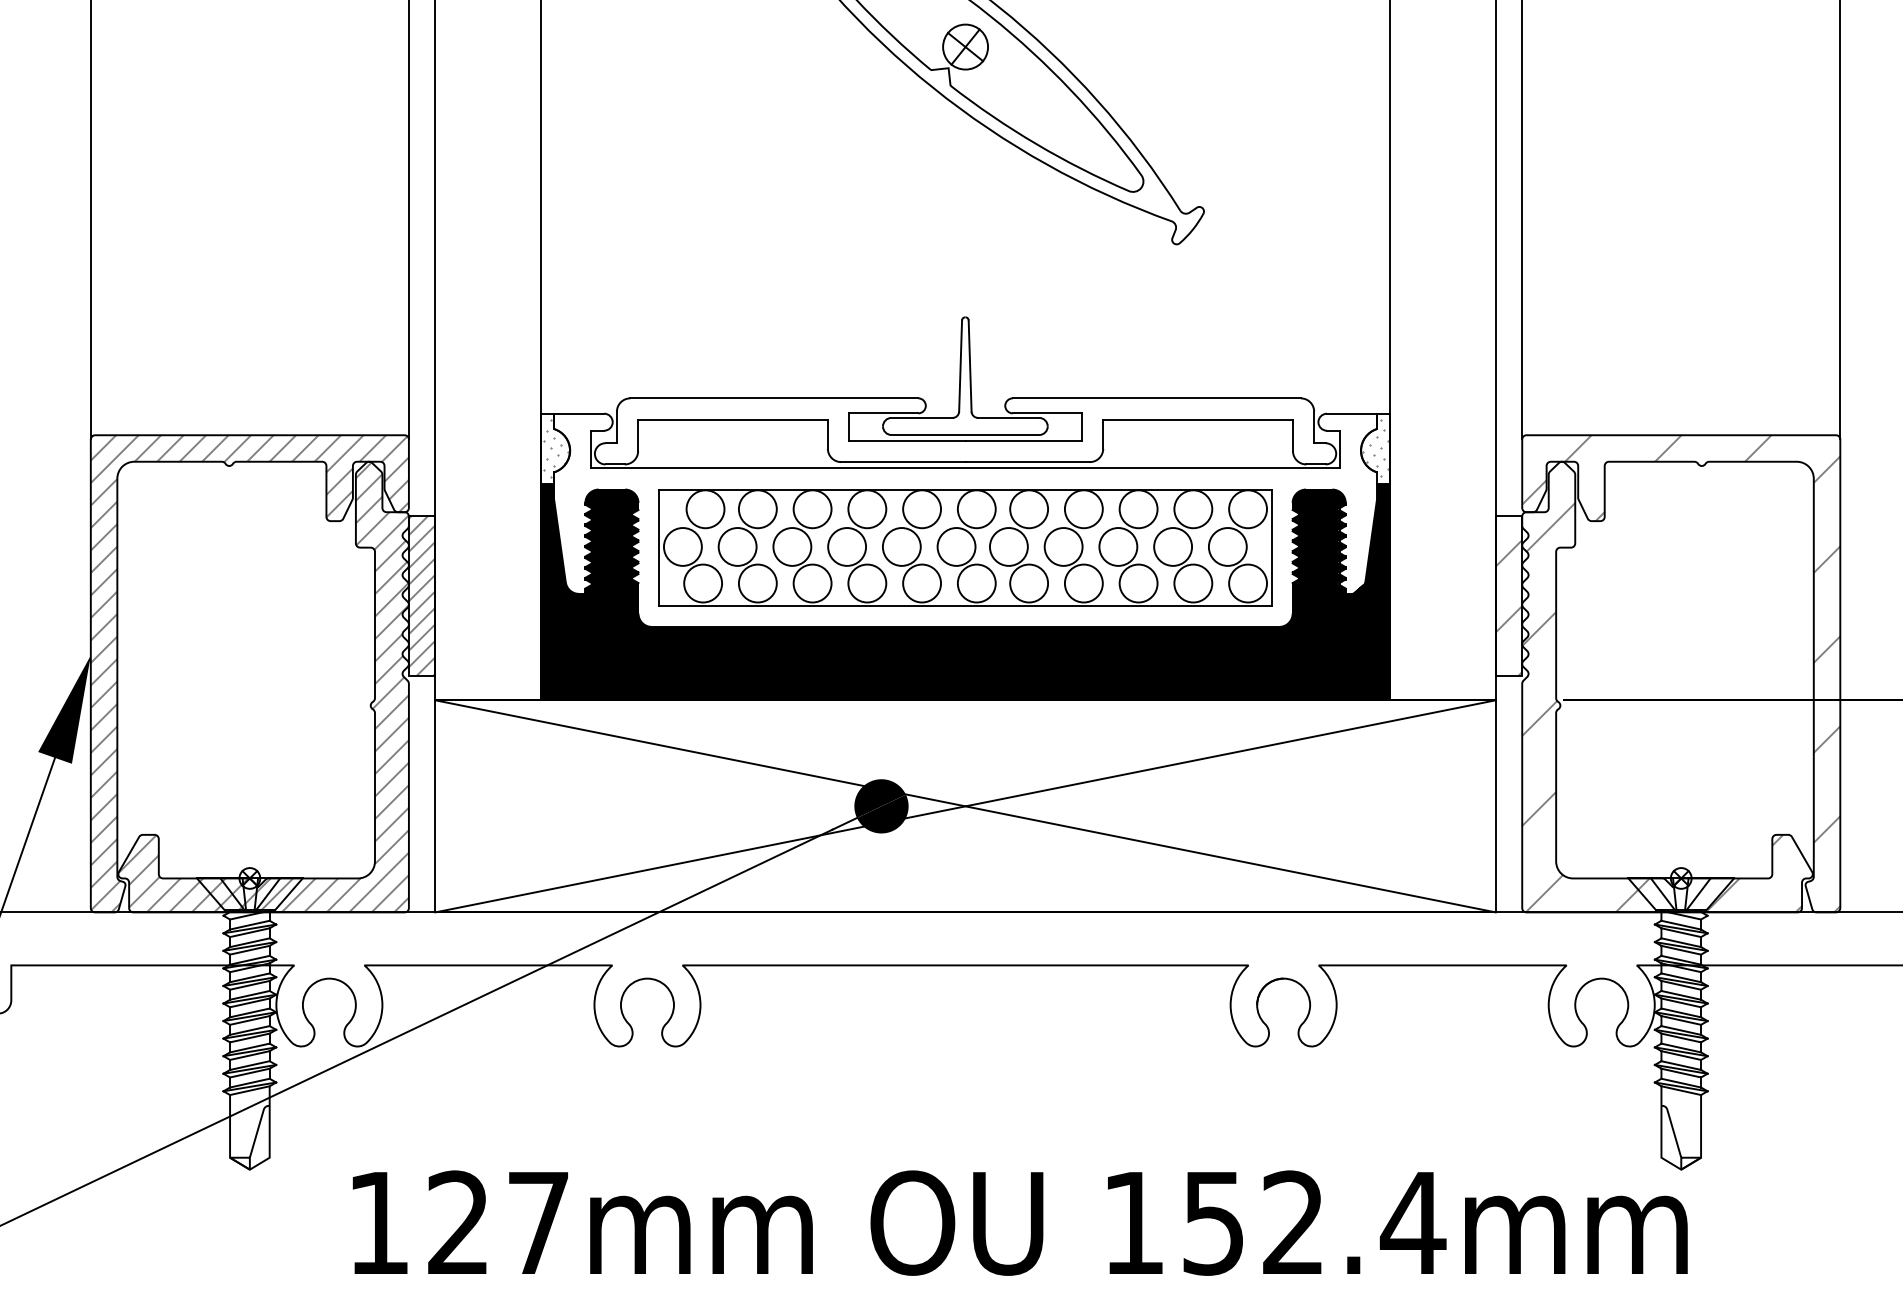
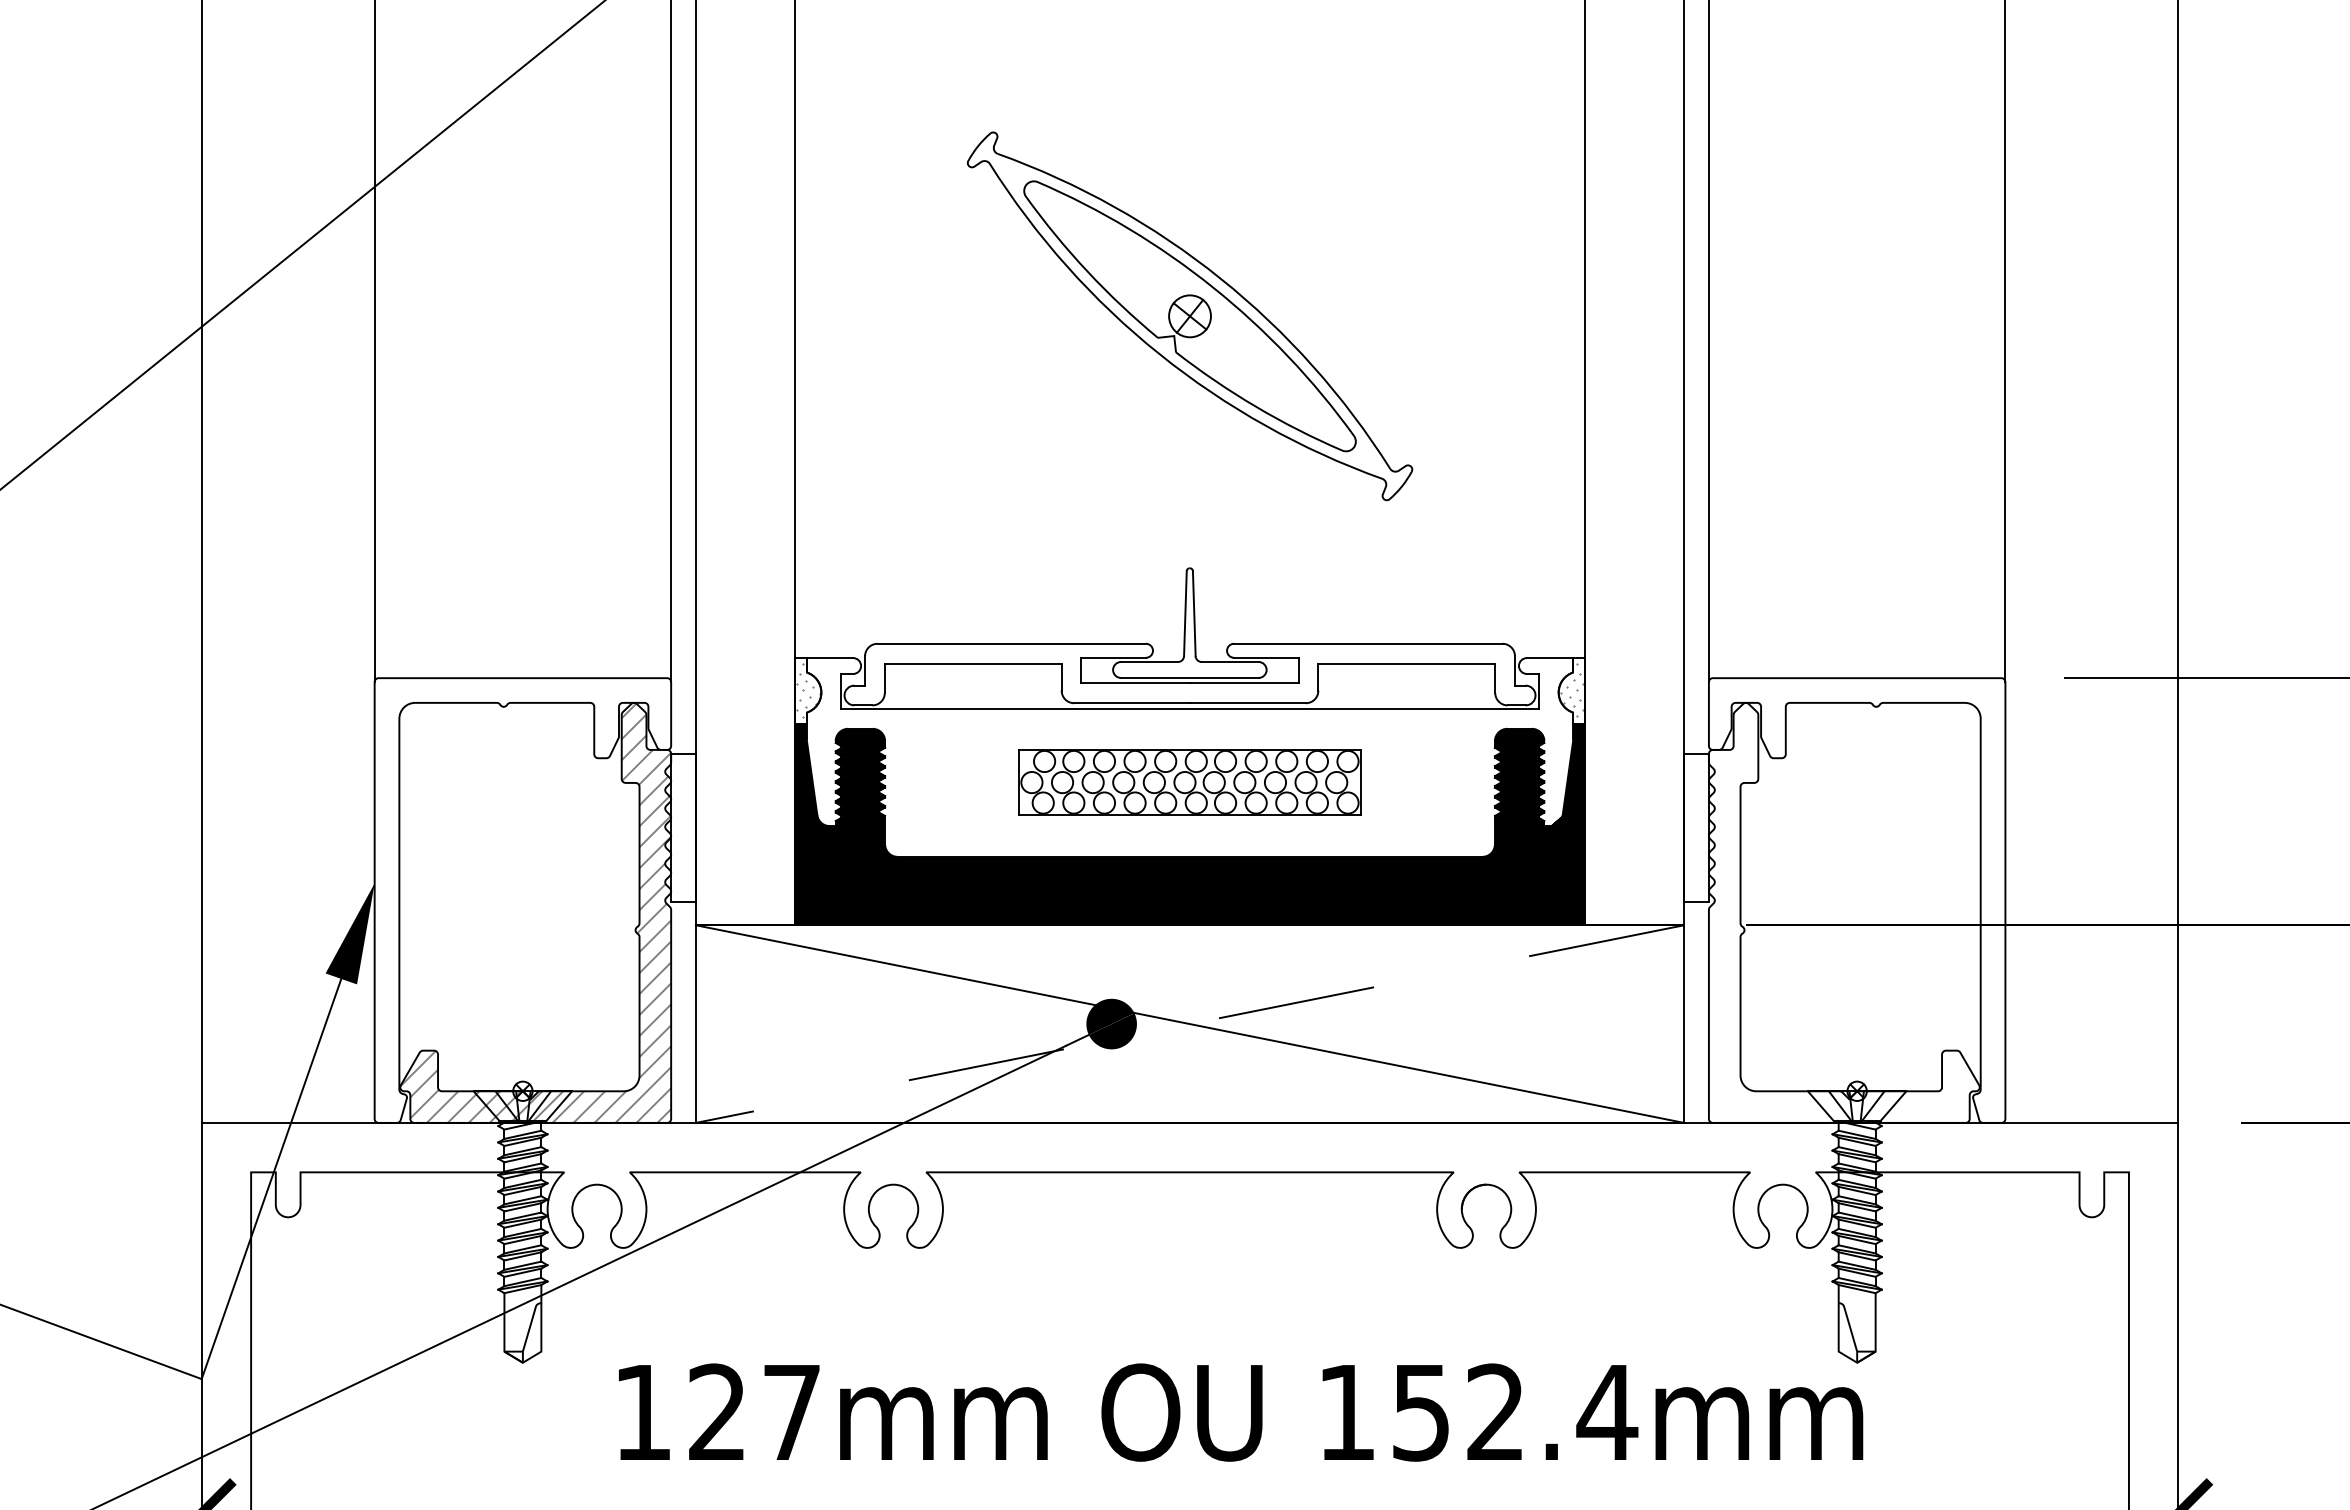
part: (964, 547) -> (1189, 782), size x0.6
hatch: (422, 595) -> (683, 827), removed
hatch: (1508, 607) -> (1696, 838), removed
hatch: (249, 673) -> (522, 900), removed
hatch: (1680, 673) -> (1856, 900), removed
hatch: (1661, 707) -> (1838, 931), removed
line: (966, 806) -> (1190, 1024), solid -> dashed

